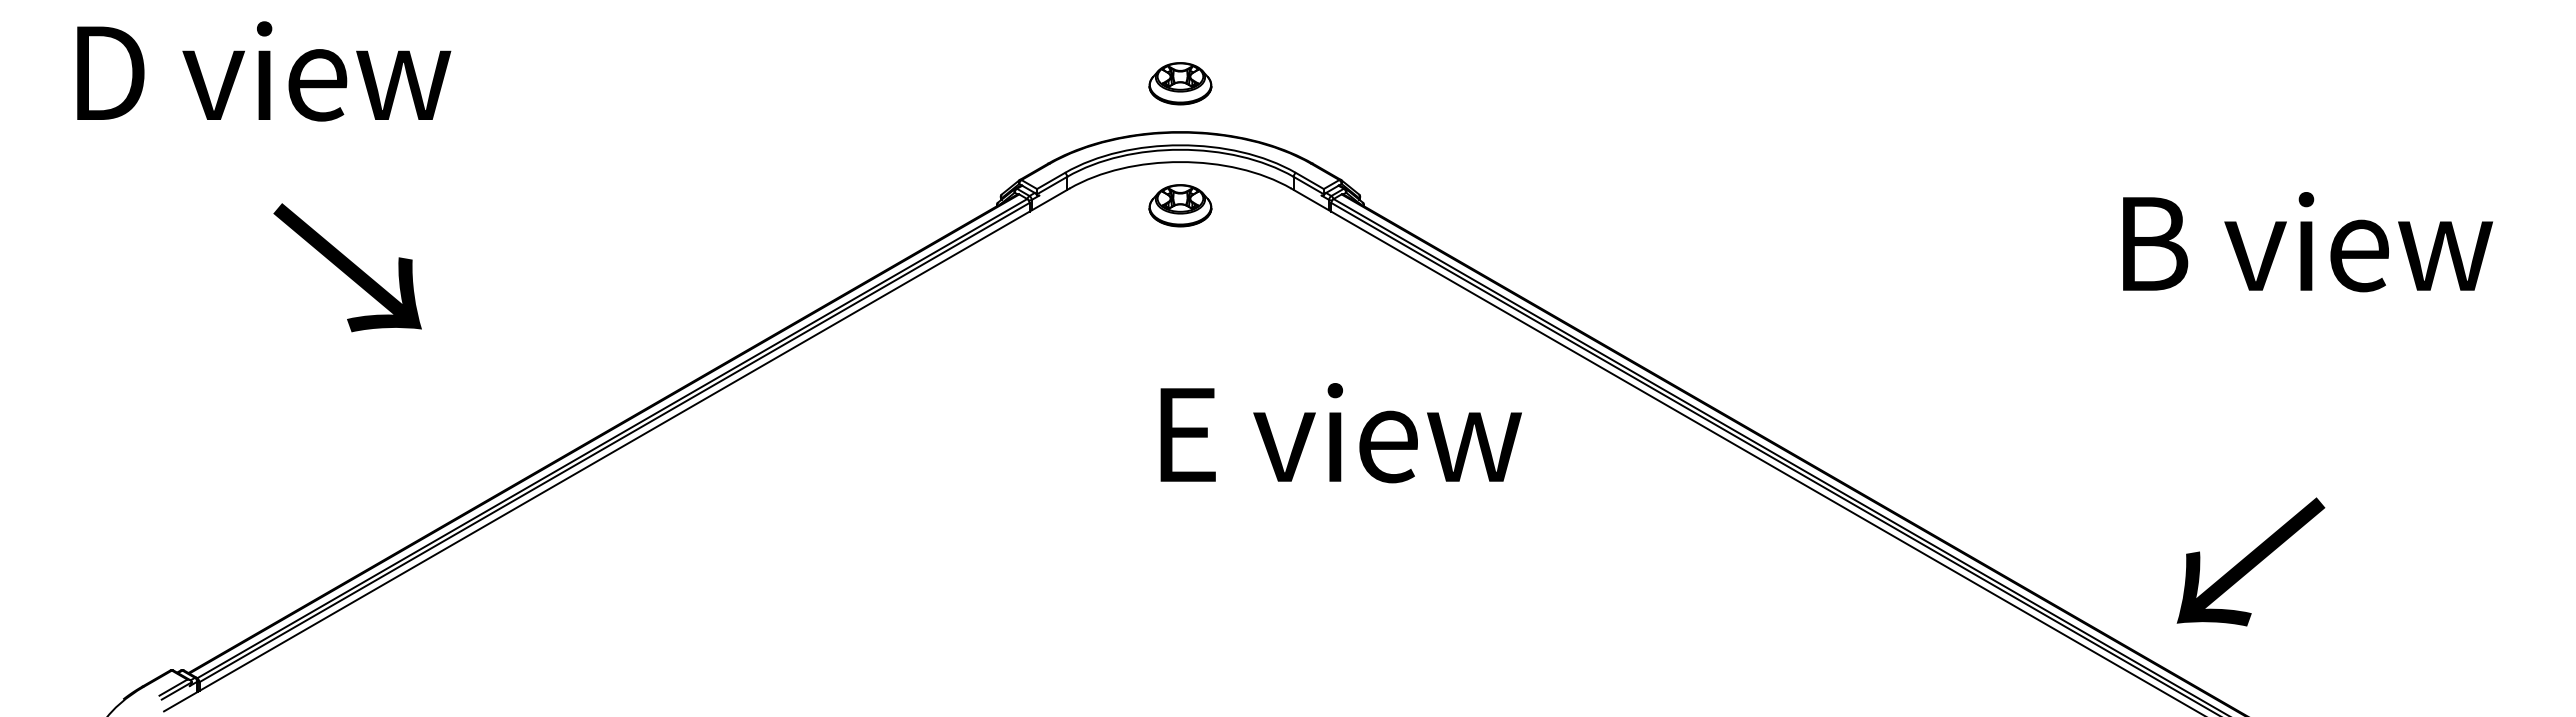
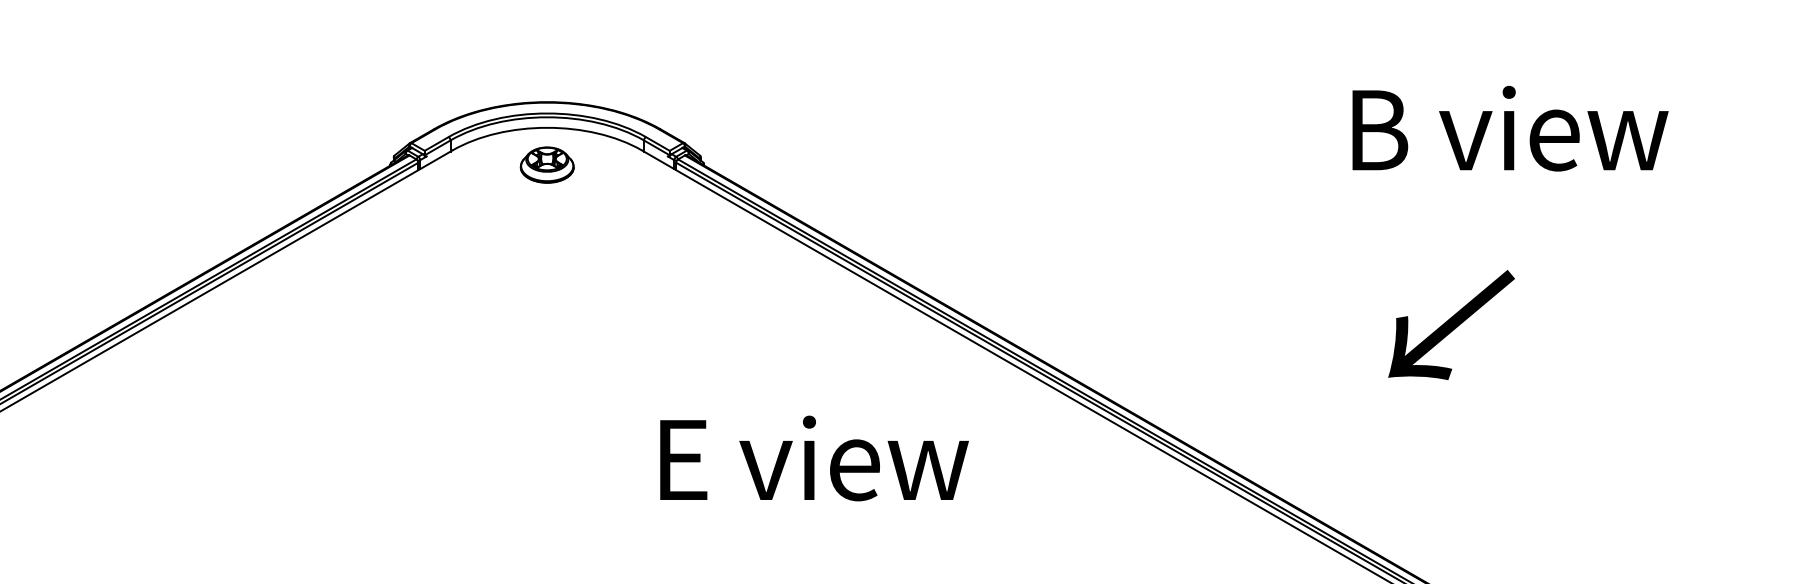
part: (1180, 83) -> (547, 60), removed
text: (2307, 242) -> (1510, 129), moved
text: (1340, 433) -> (813, 458), moved
text: (2250, 561) -> (1451, 324), moved

